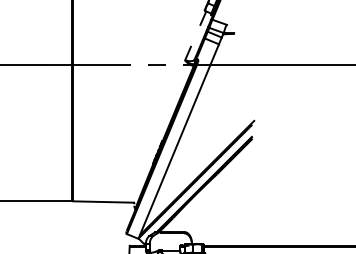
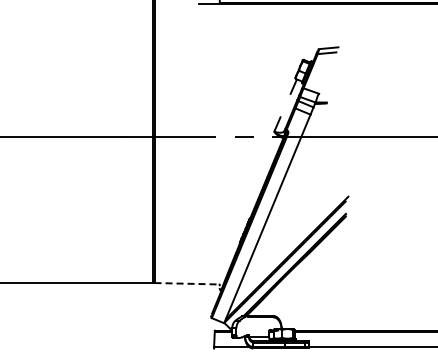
line: (104, 201) -> (187, 283), solid -> dashed

